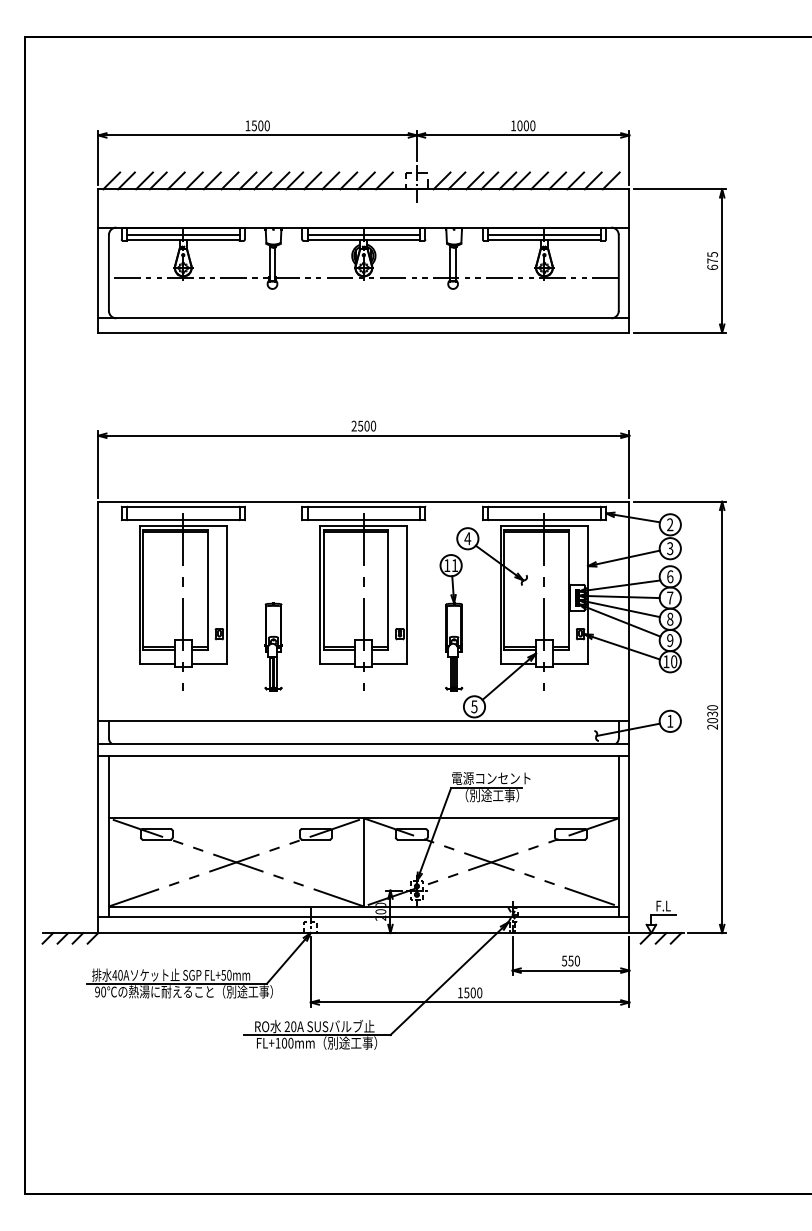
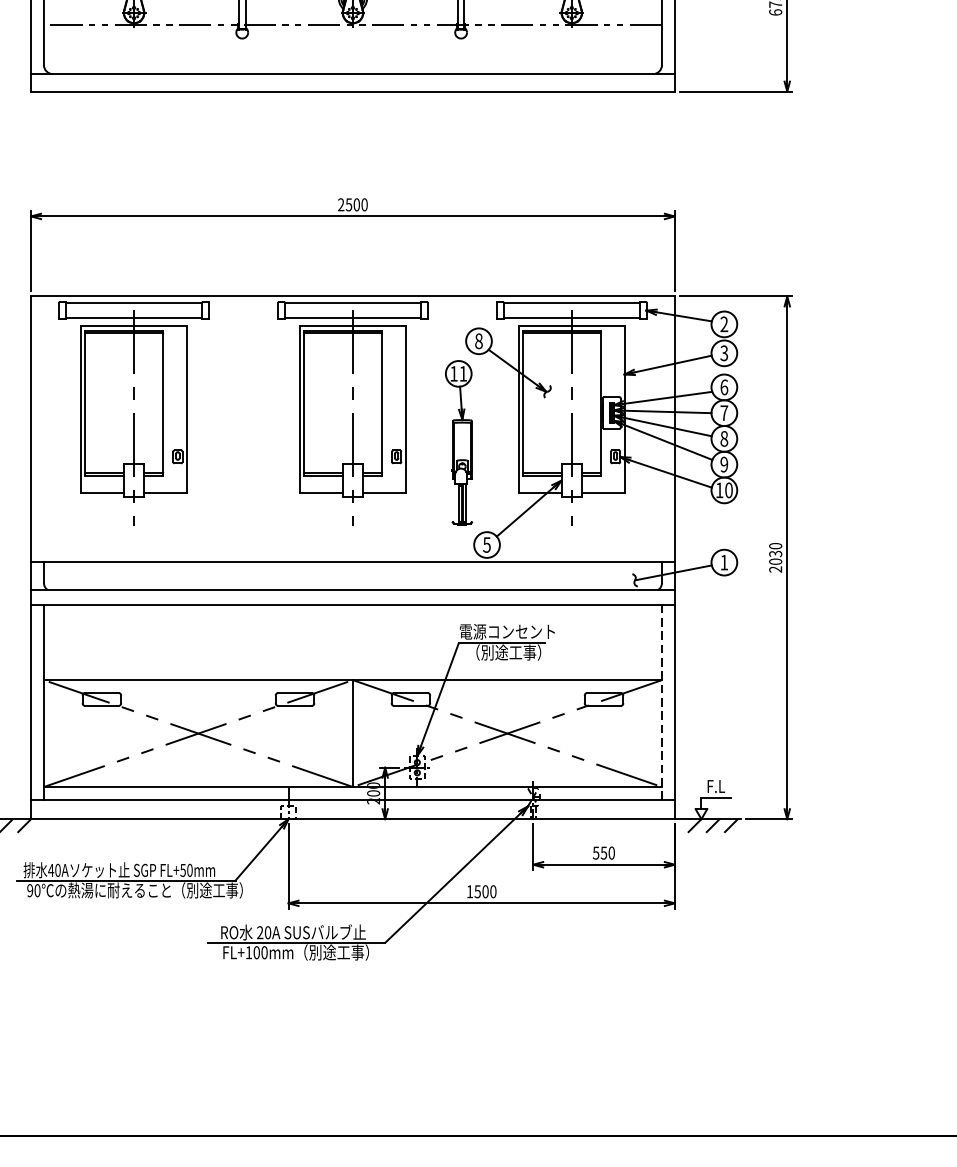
text: (467, 538) -> (478, 340), 4 -> 8
part: (273, 646) -> (243, 471), removed
line: (618, 836) -> (661, 702), solid -> dashed

